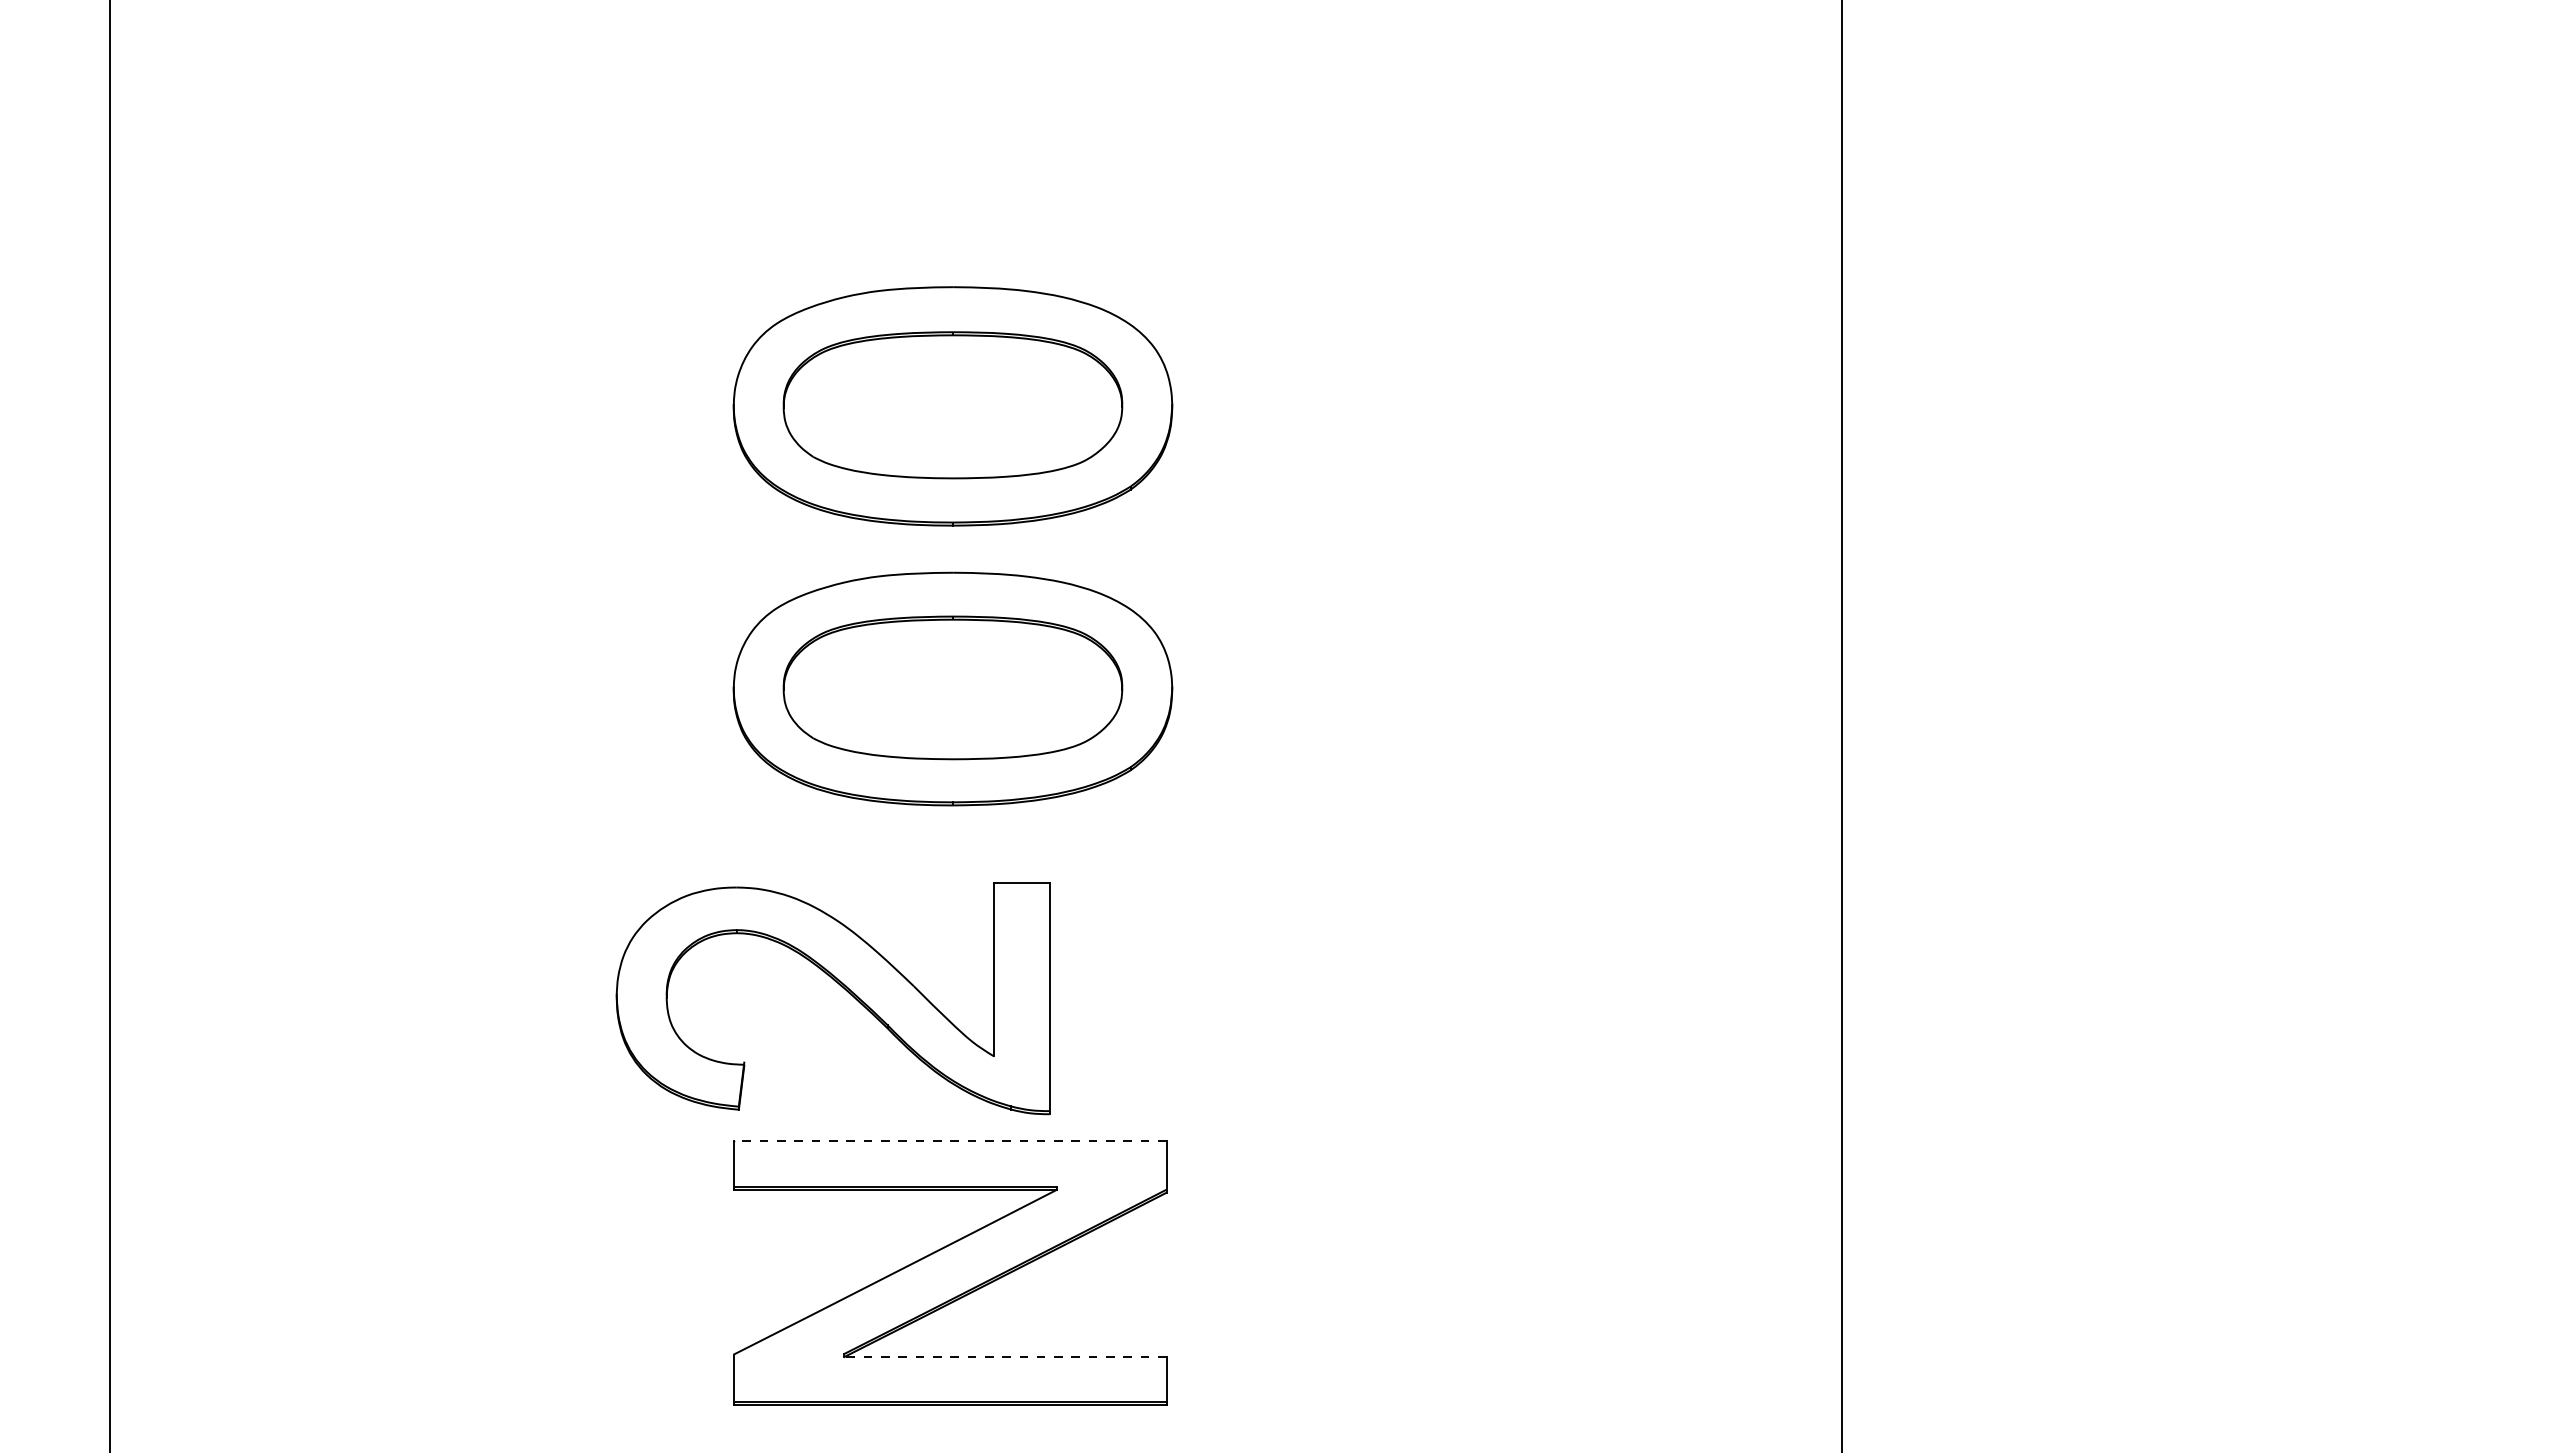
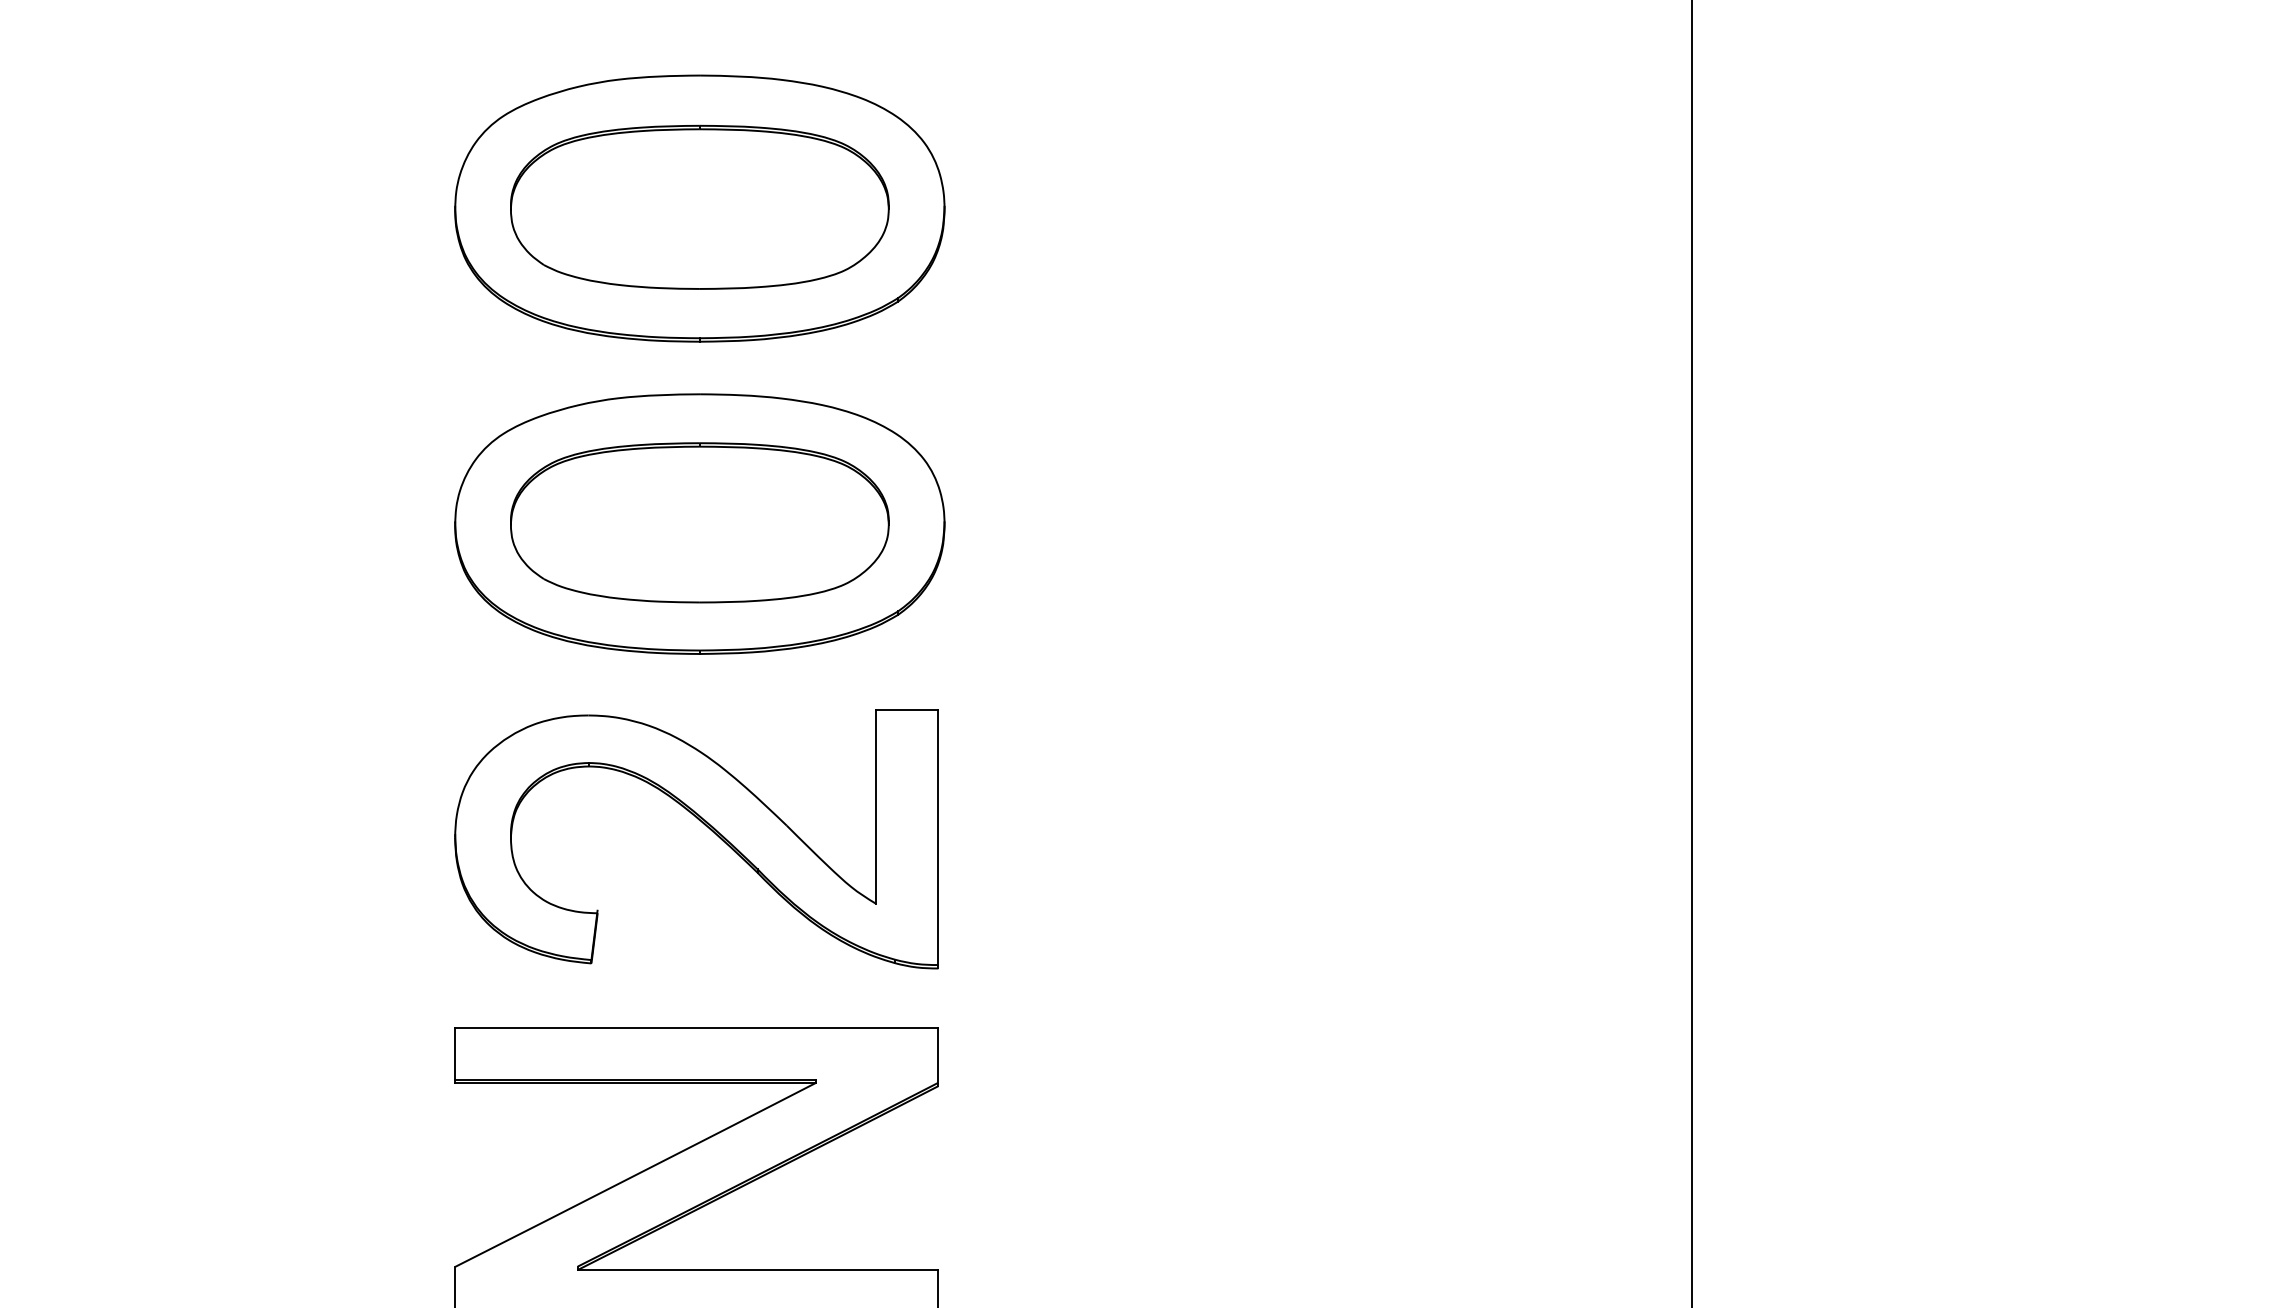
part: (841, 987) -> (706, 827), moved
line: (949, 1140) -> (695, 1027), dashed -> solid
line: (1005, 1357) -> (758, 1270), dashed -> solid

